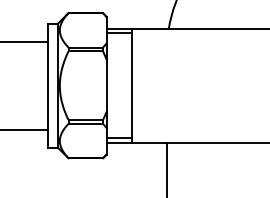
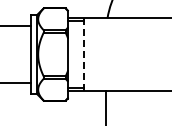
line: (132, 87) -> (84, 55), solid -> dashed

